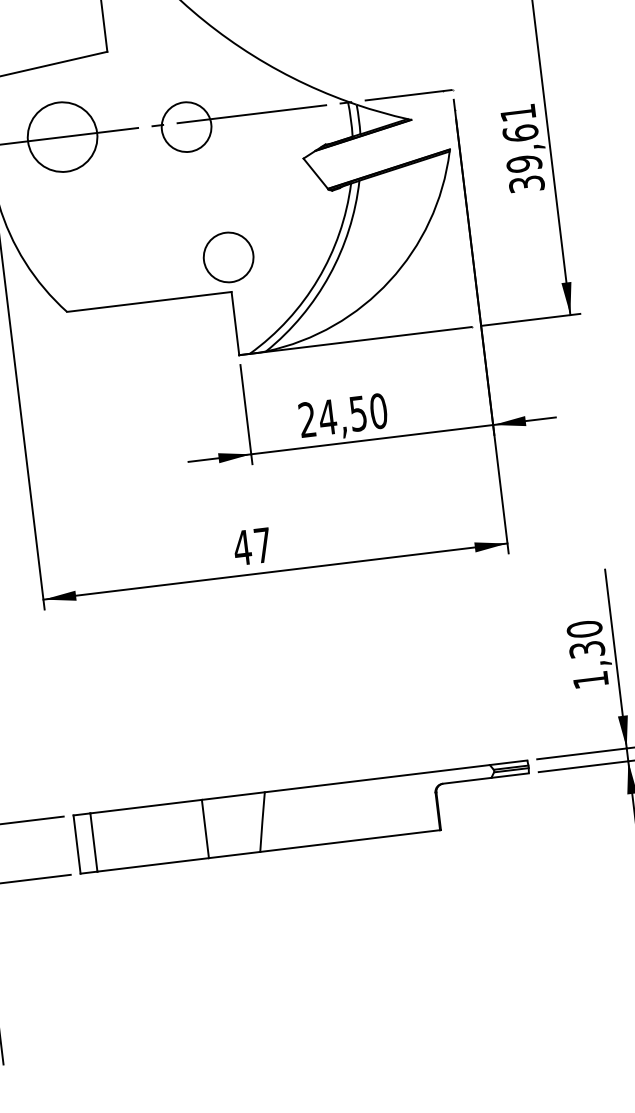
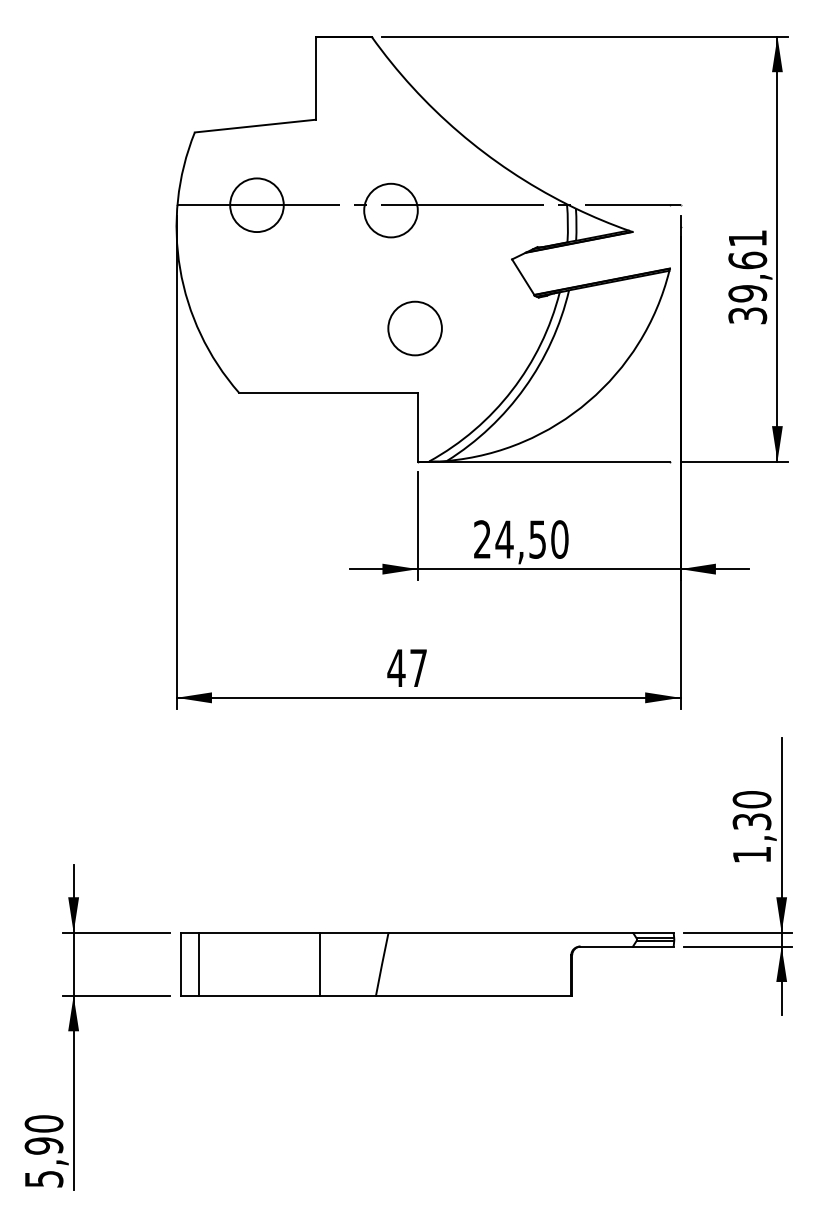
circle: (62, 137) -> (256, 205), size x0.71
circle: (228, 257) -> (414, 328), moved

